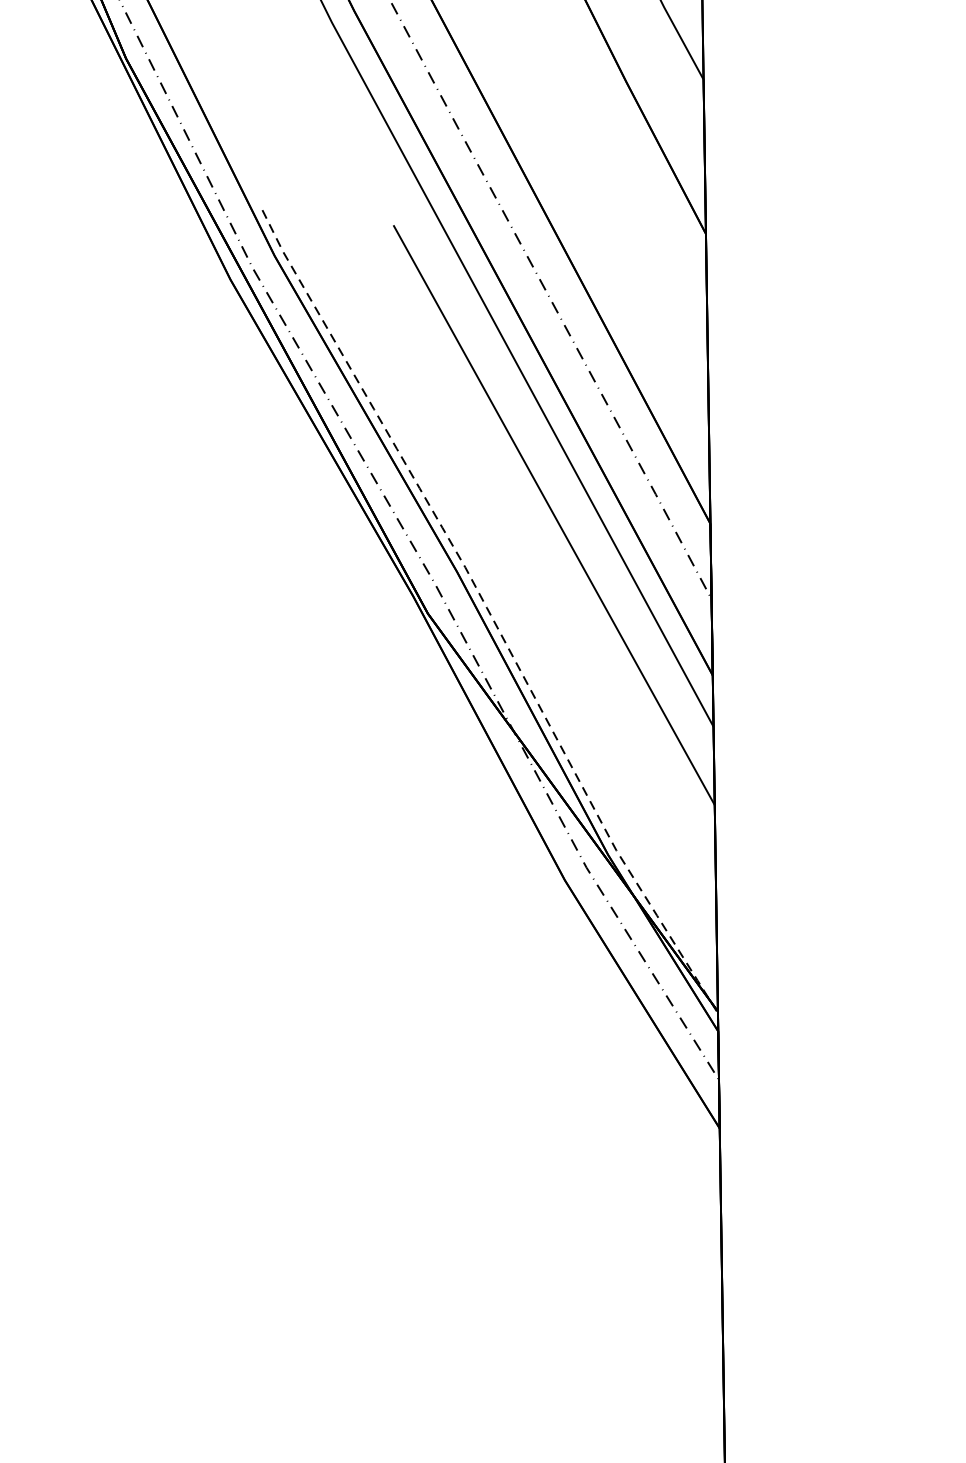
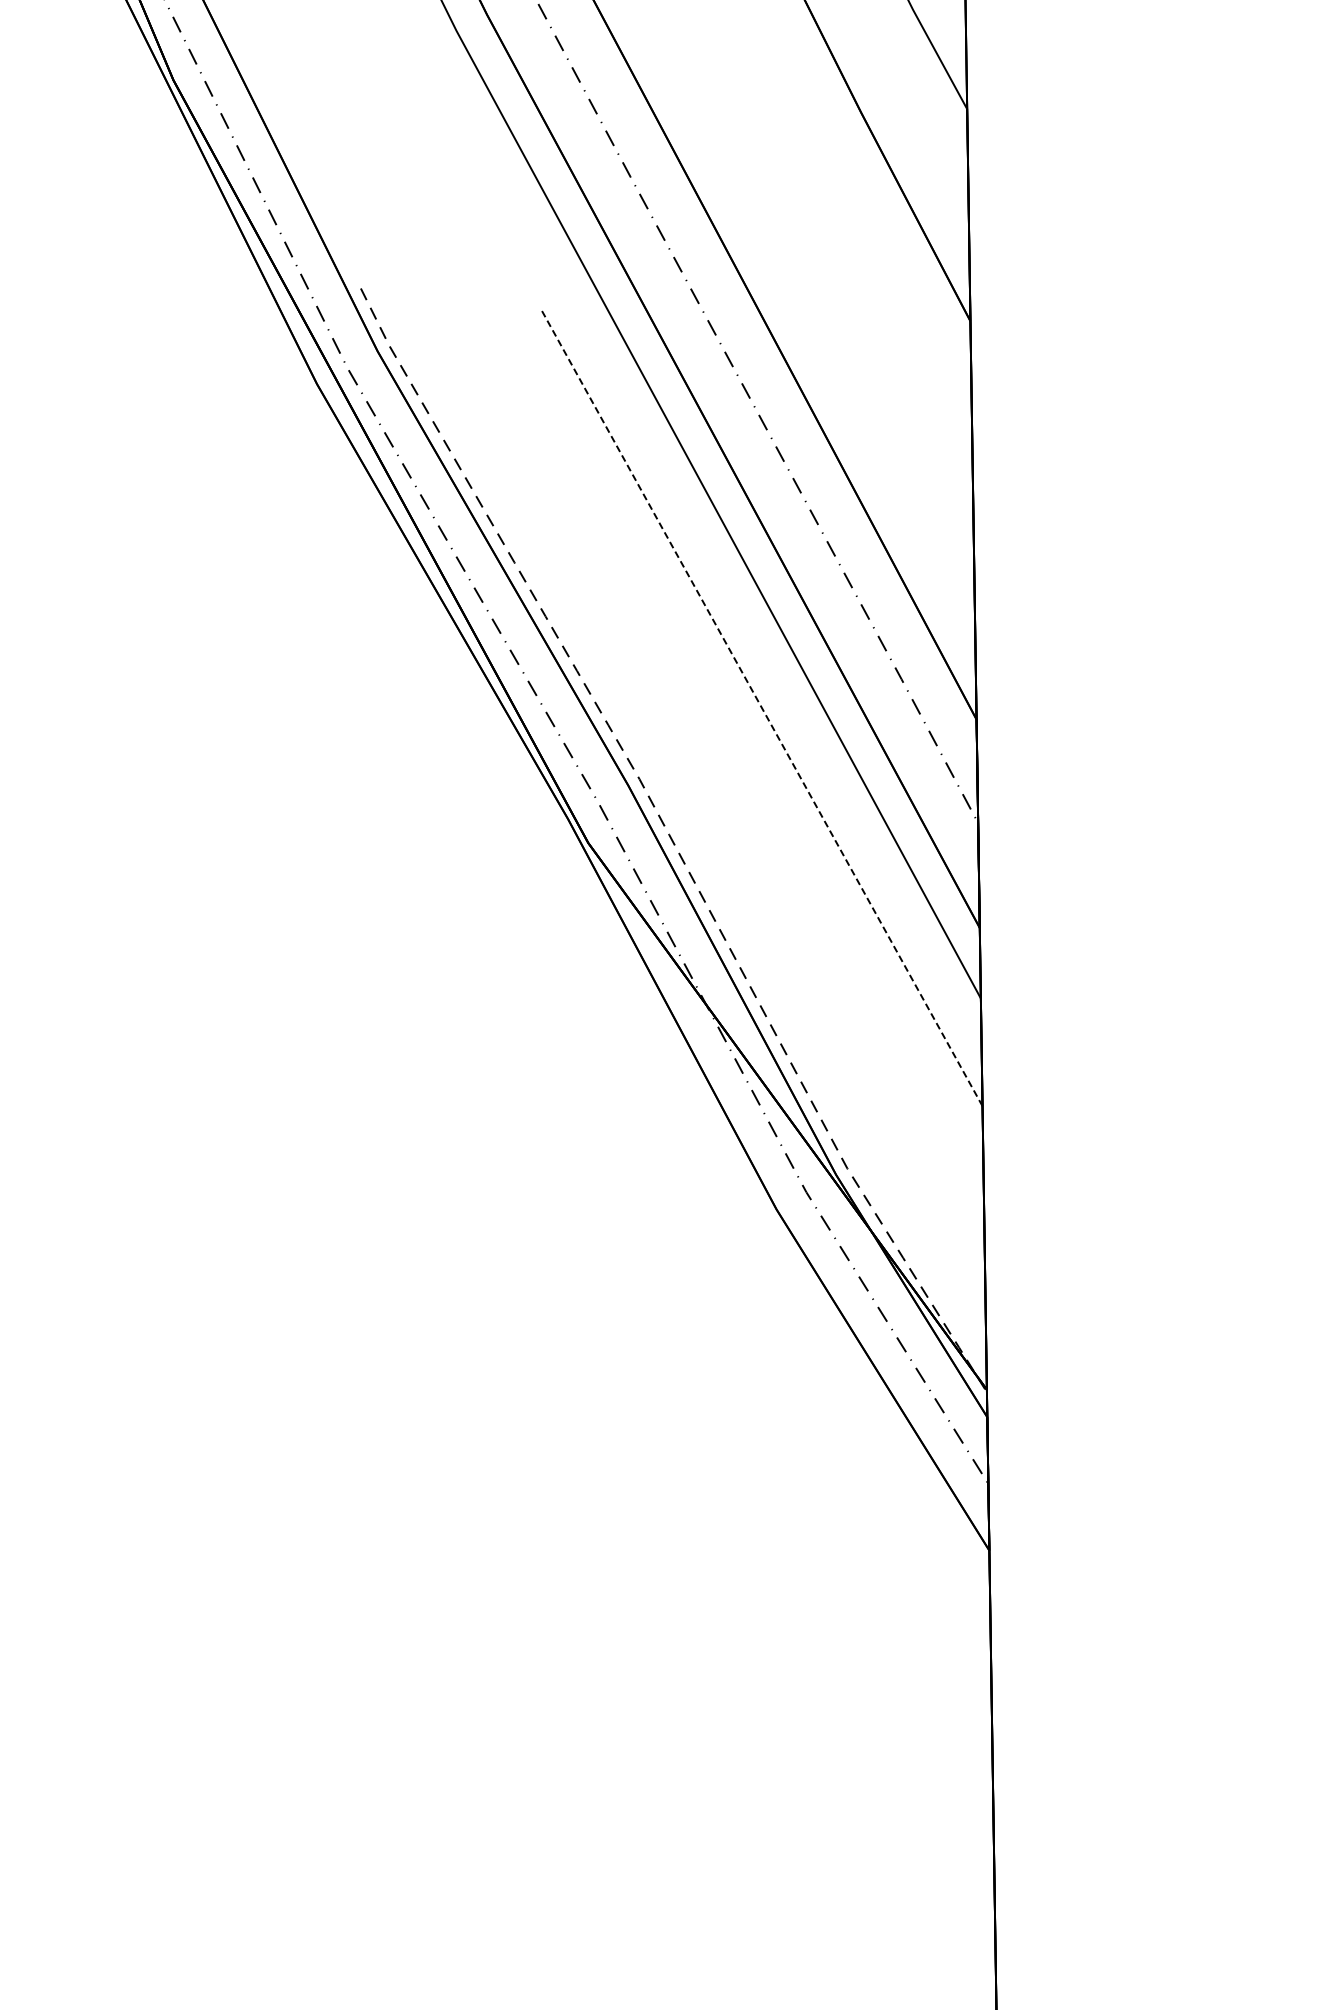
line: (553, 515) -> (761, 707), solid -> dashed

